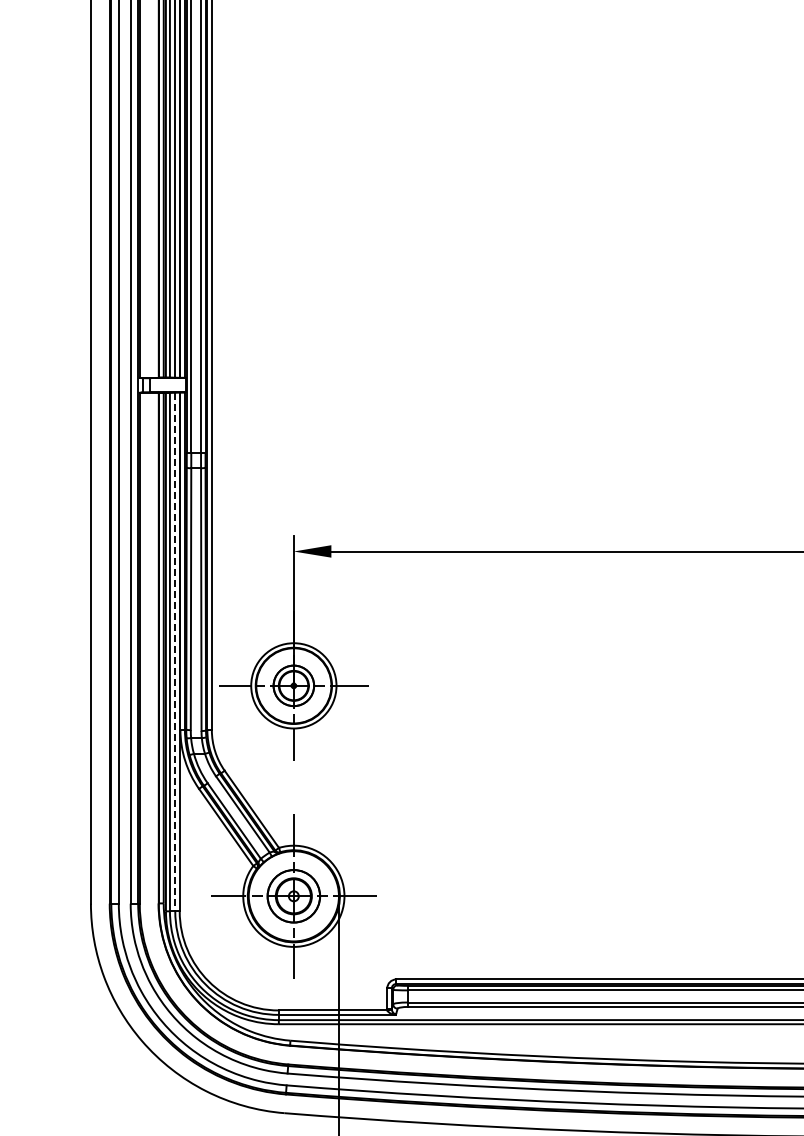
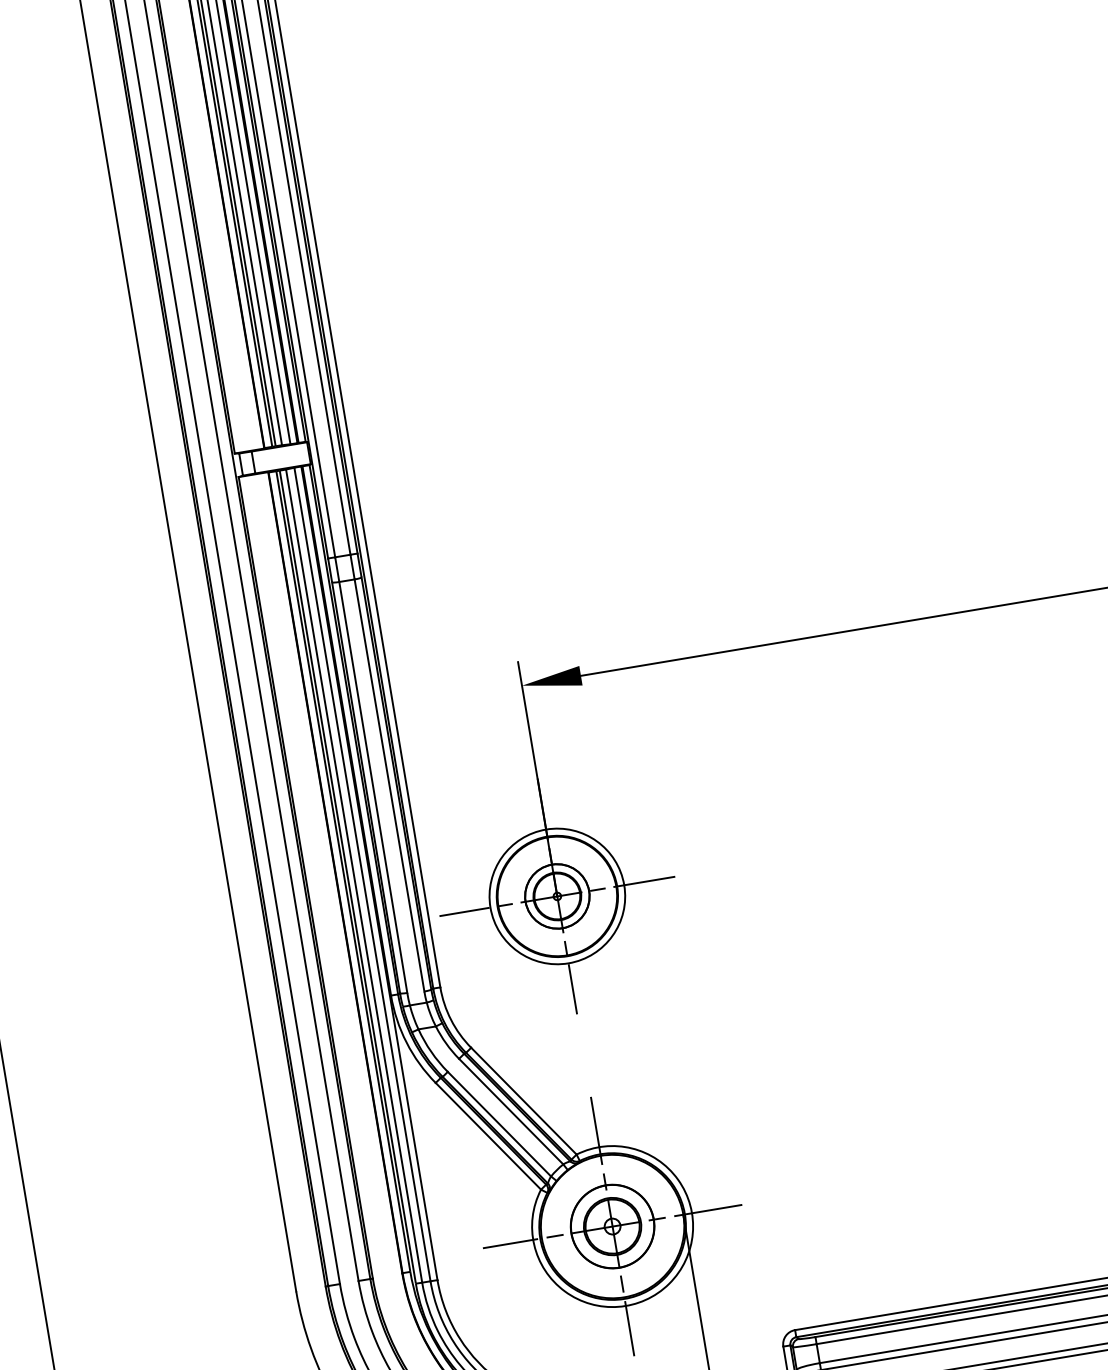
line: (175, 652) -> (362, 875), dashed -> solid

